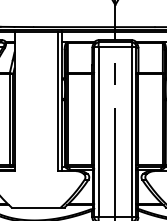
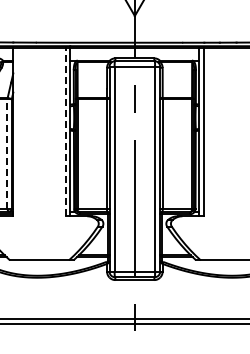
line: (57, 100) -> (65, 131), solid -> dashed
line: (9, 119) -> (7, 154), solid -> dashed

